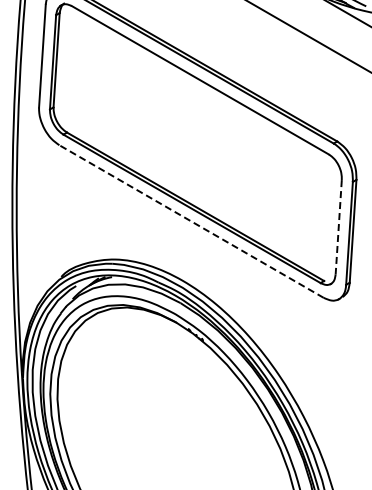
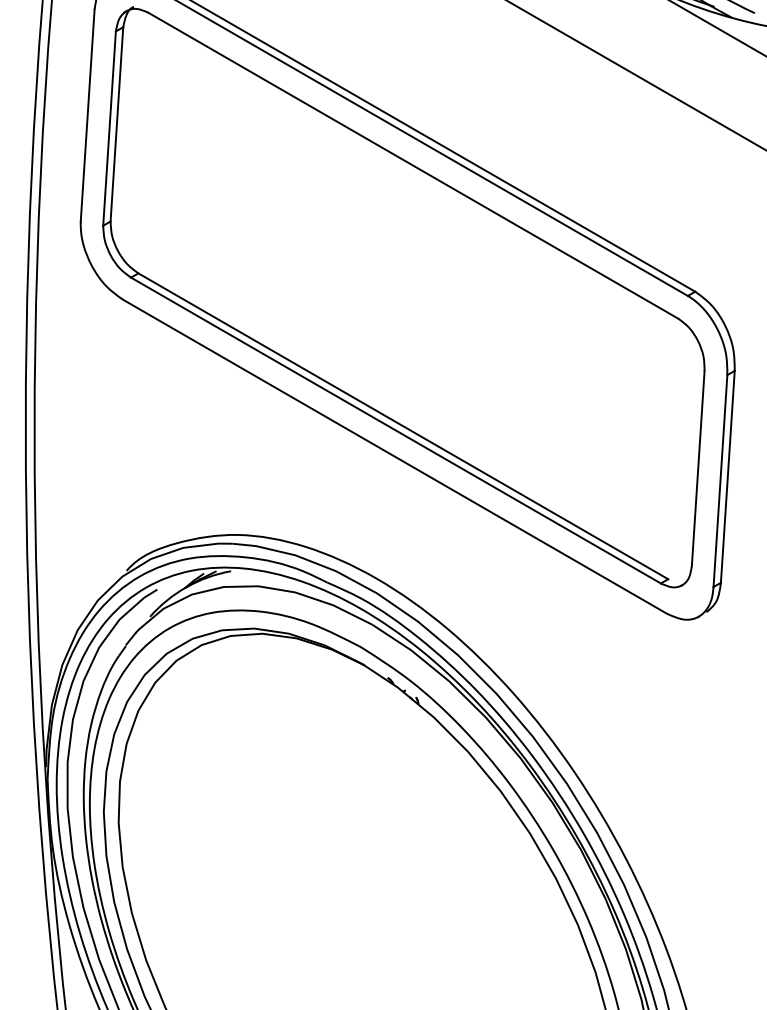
line: (191, 221) -> (394, 456), dashed -> solid
line: (338, 227) -> (697, 468), dashed -> solid

